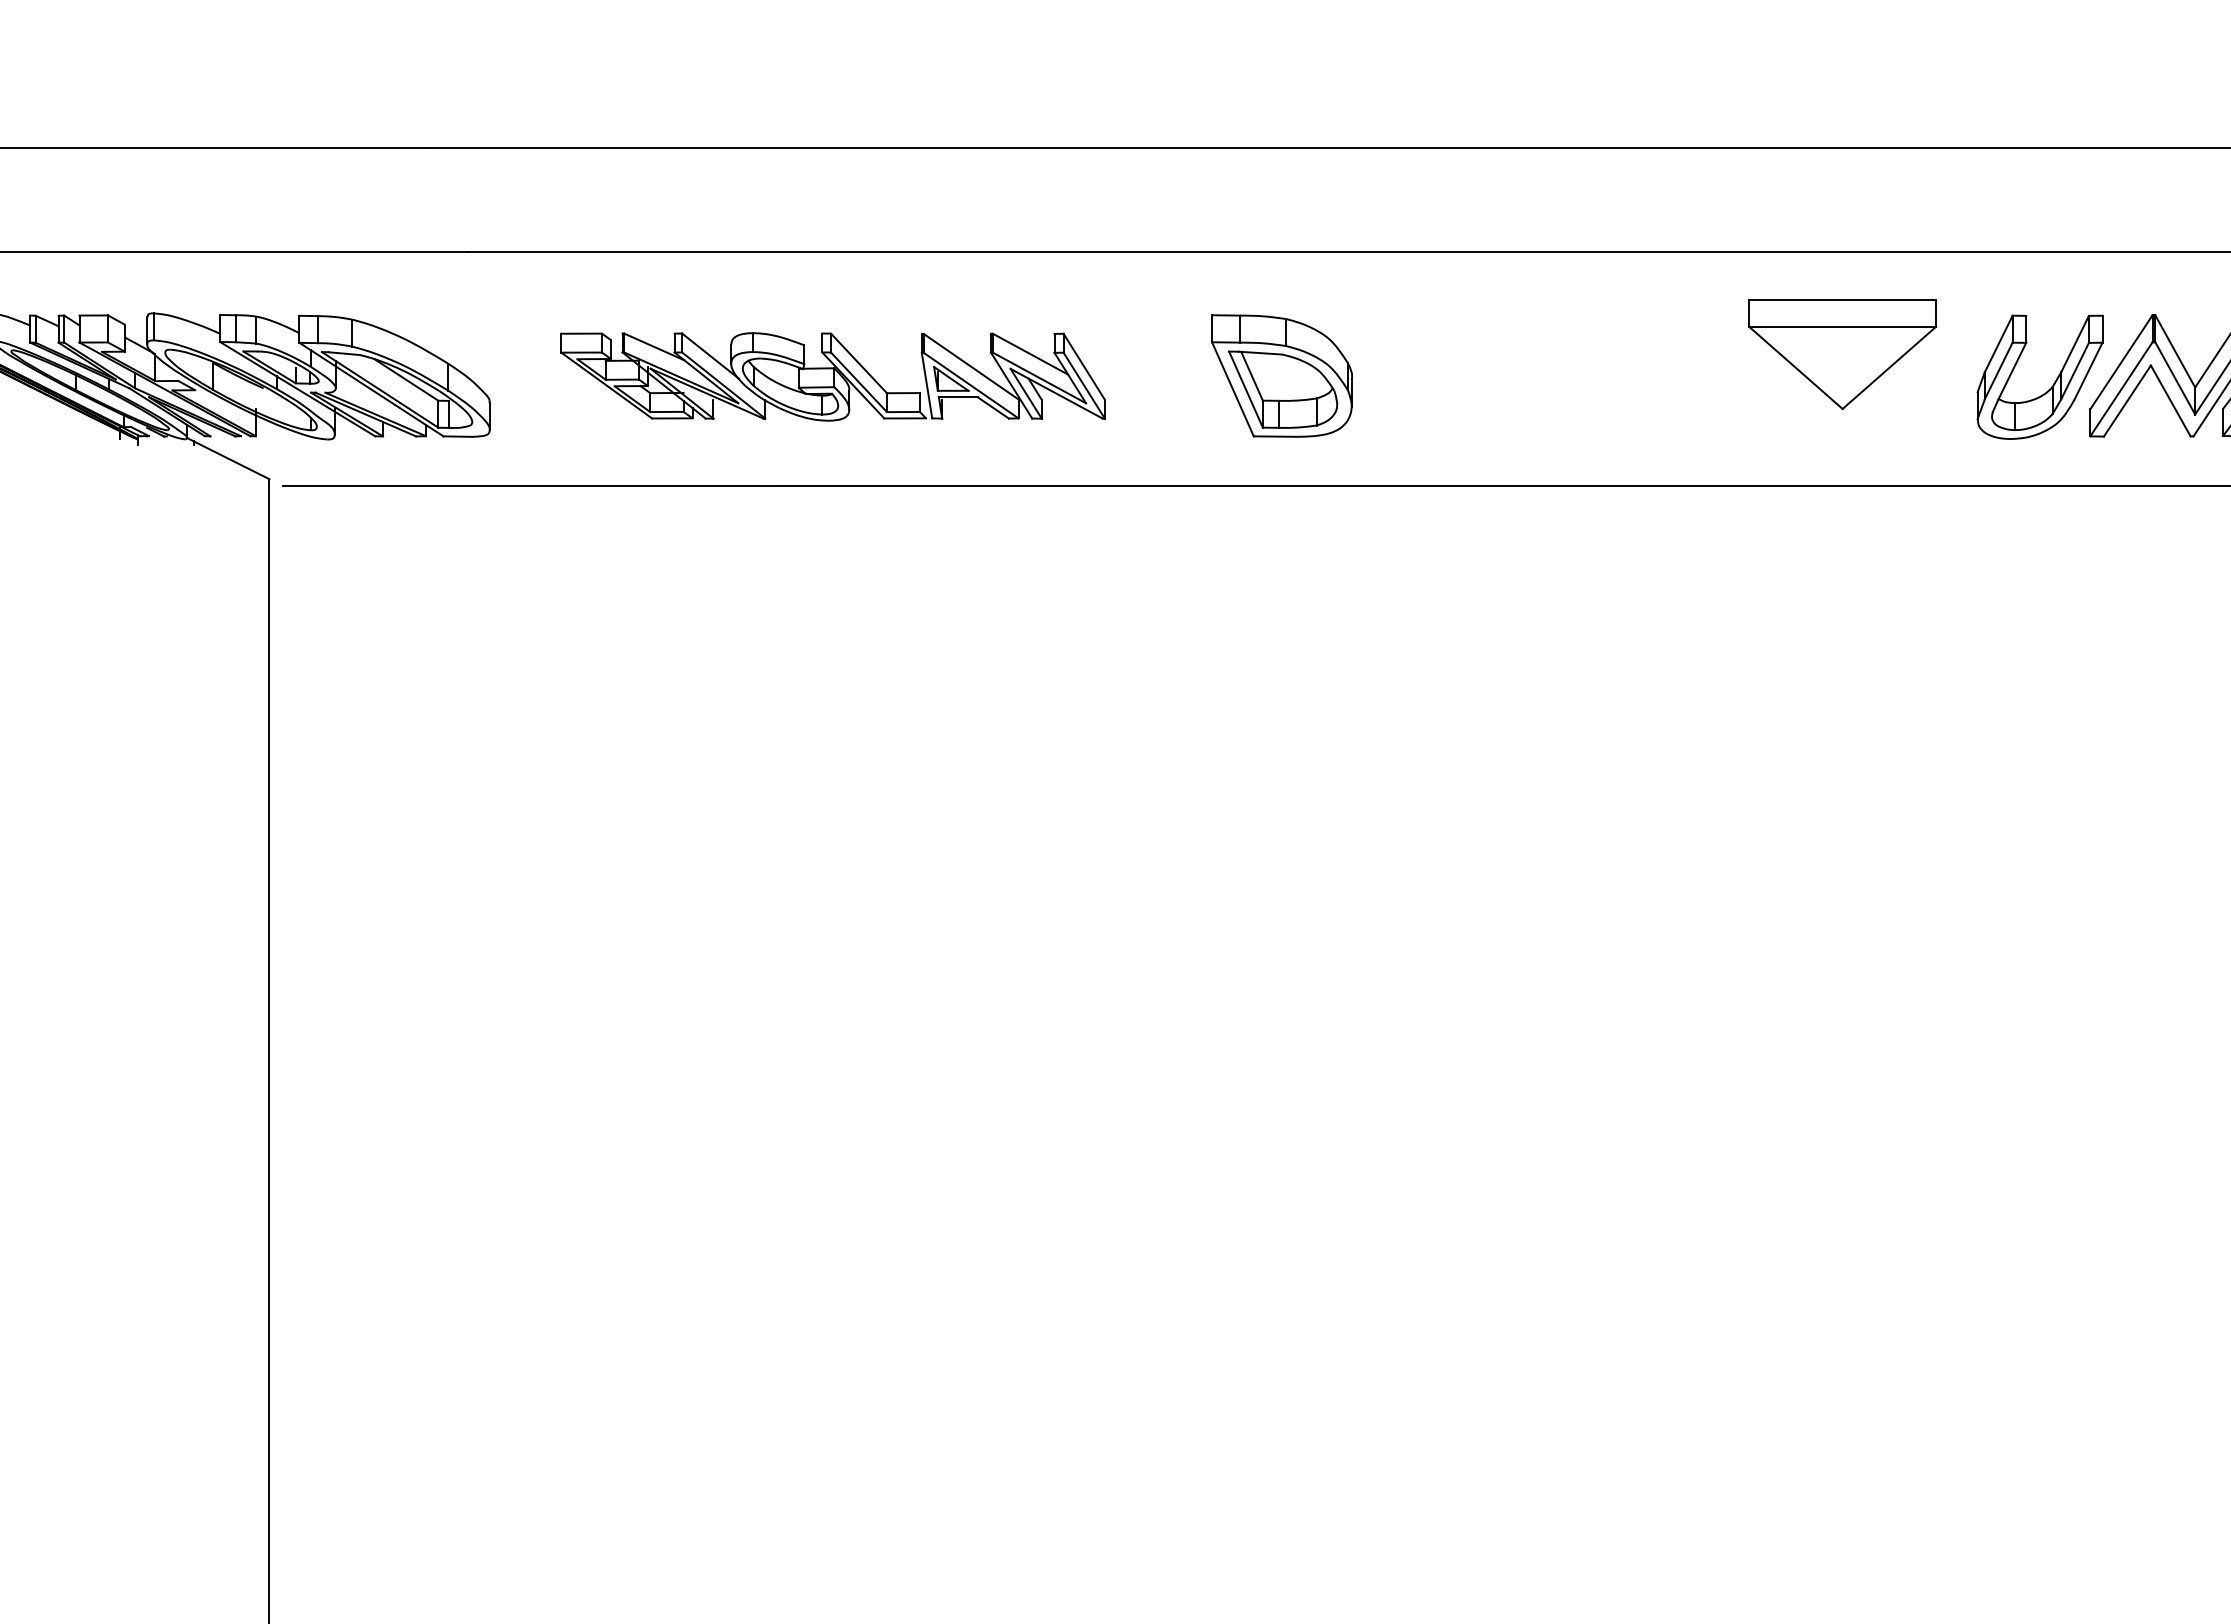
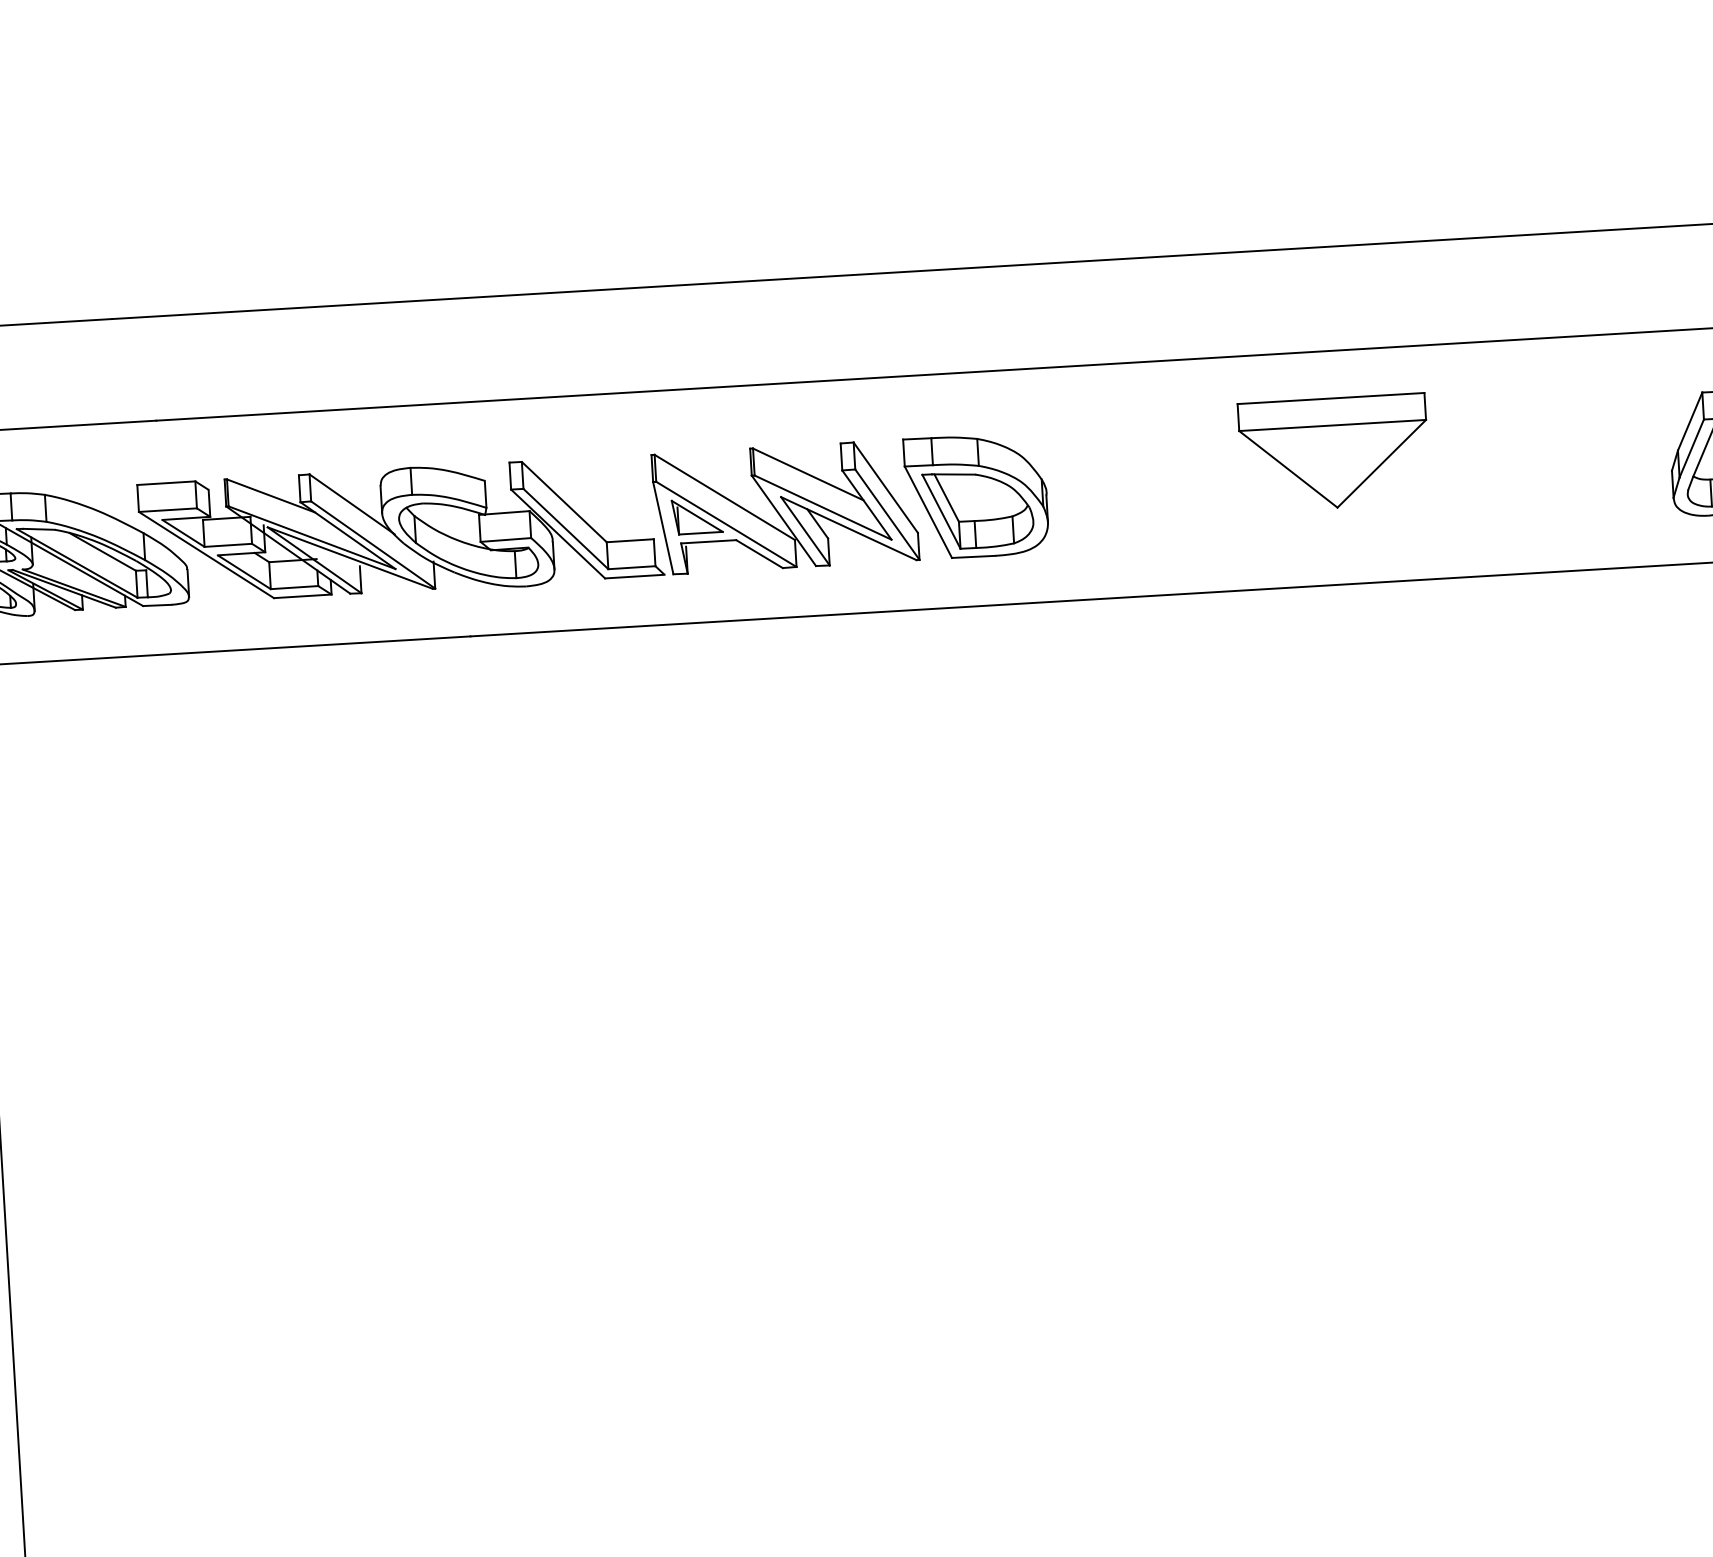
part: (1842, 354) -> (1334, 453), moved
part: (832, 376) -> (527, 523), size x1.43

